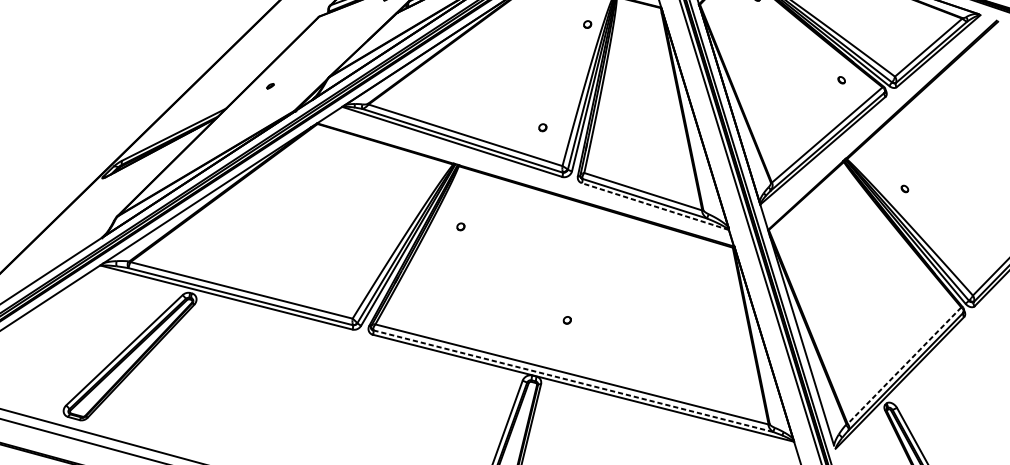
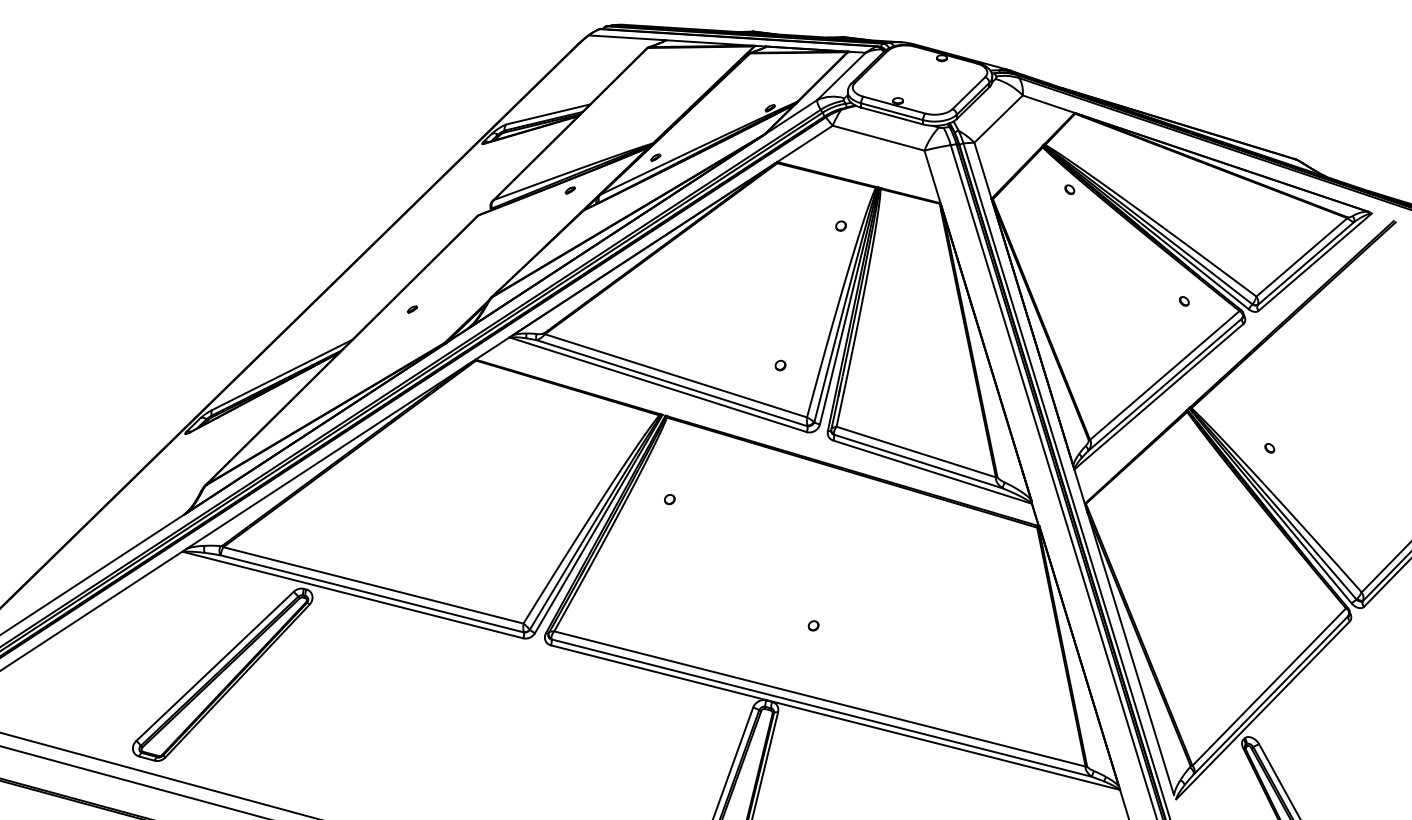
line: (655, 206) -> (932, 471), dashed -> solid
line: (904, 365) -> (1269, 687), dashed -> solid
line: (573, 381) -> (821, 708), dashed -> solid

